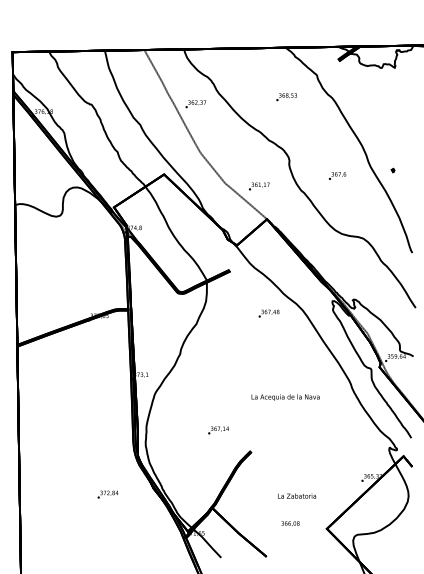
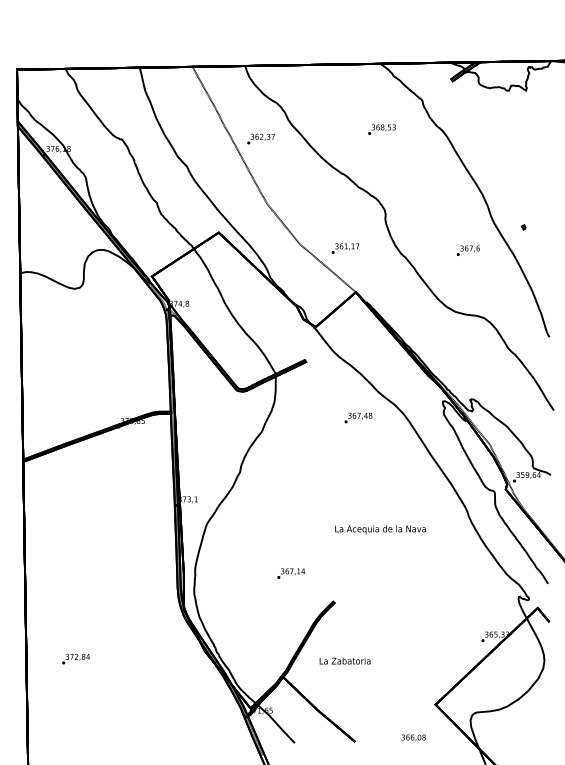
text: (337, 175) -> (468, 249), moved
text: (107, 494) -> (75, 658), moved
text: (297, 495) -> (345, 660), moved
text: (290, 523) -> (413, 737), moved

